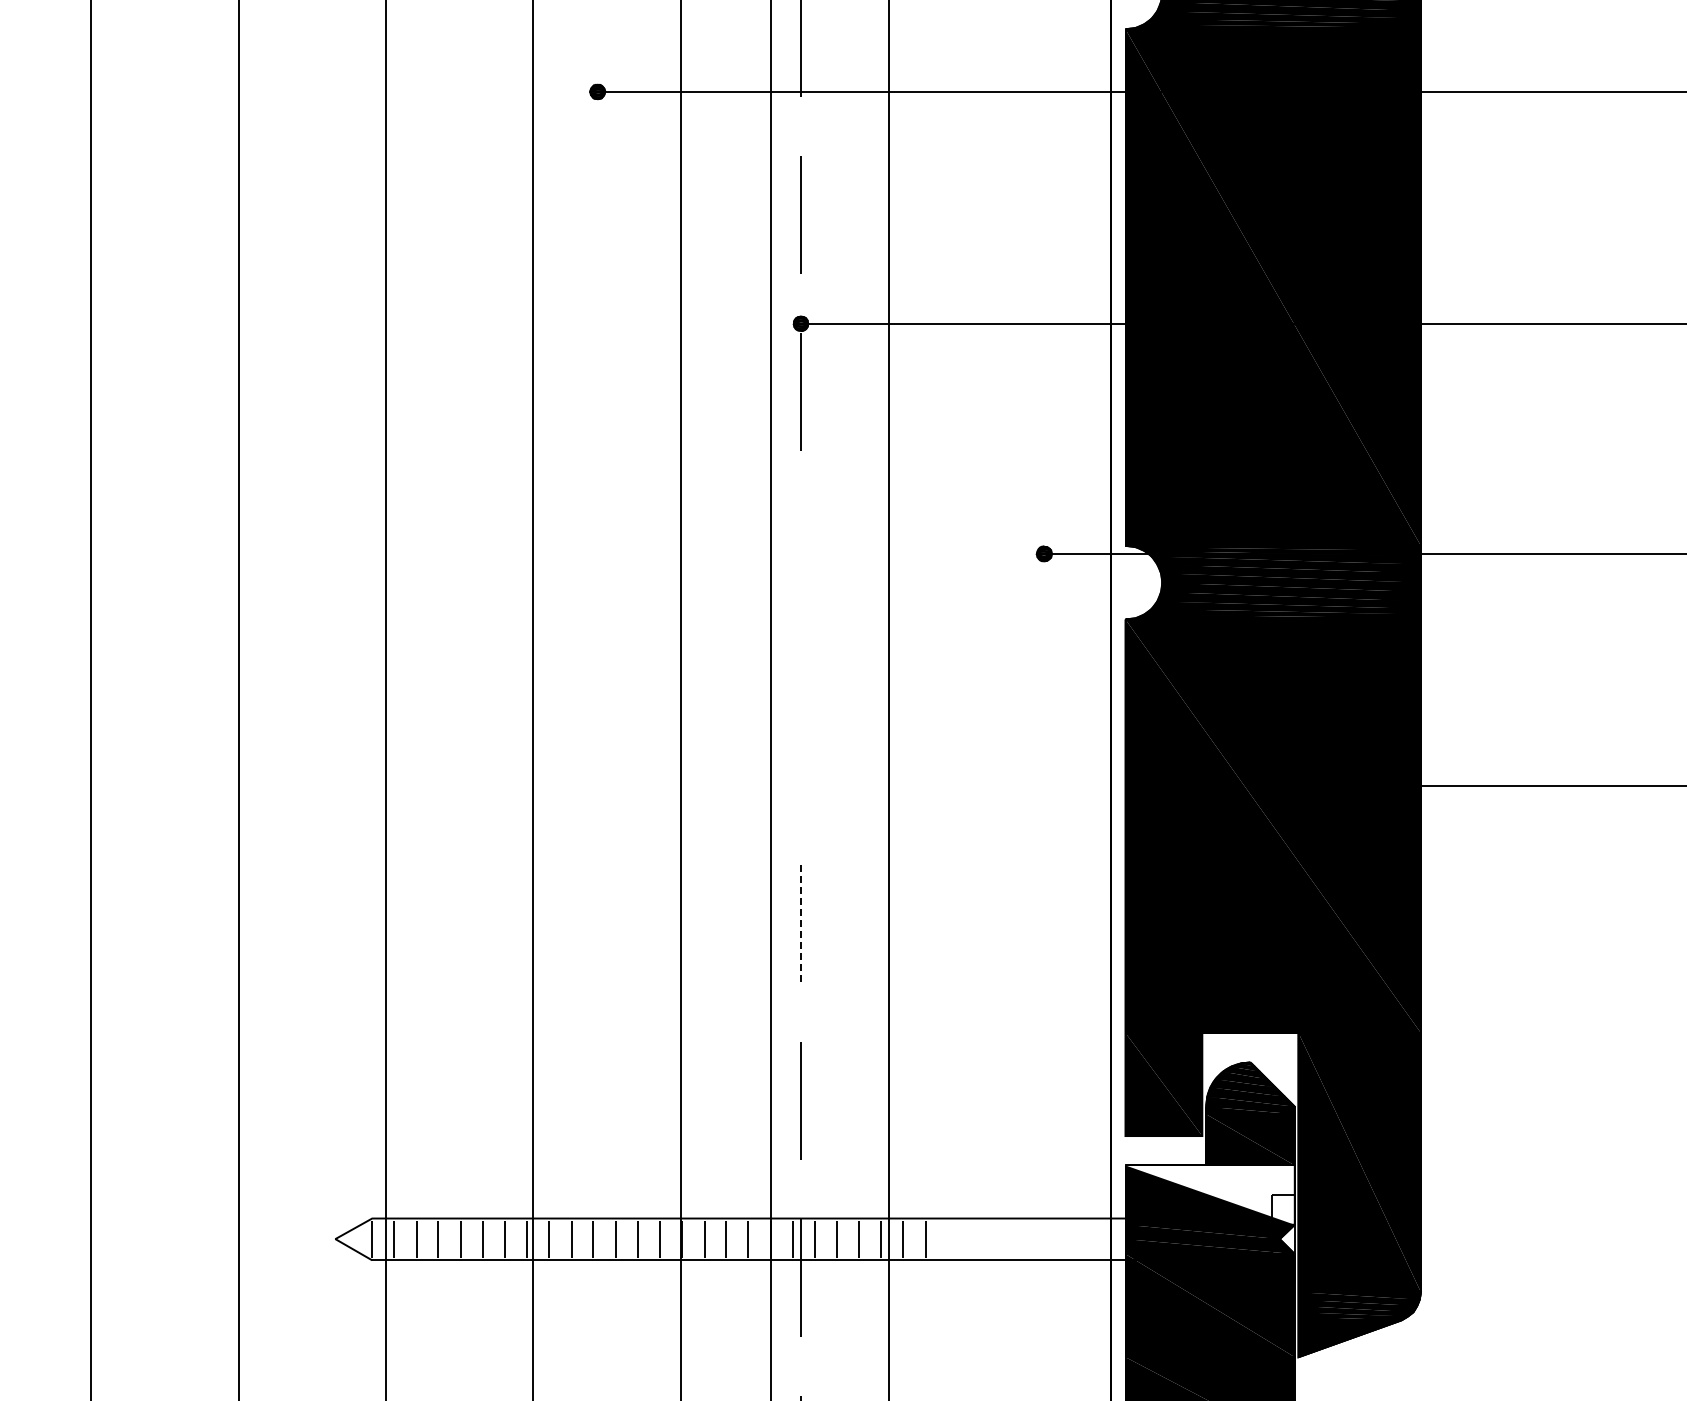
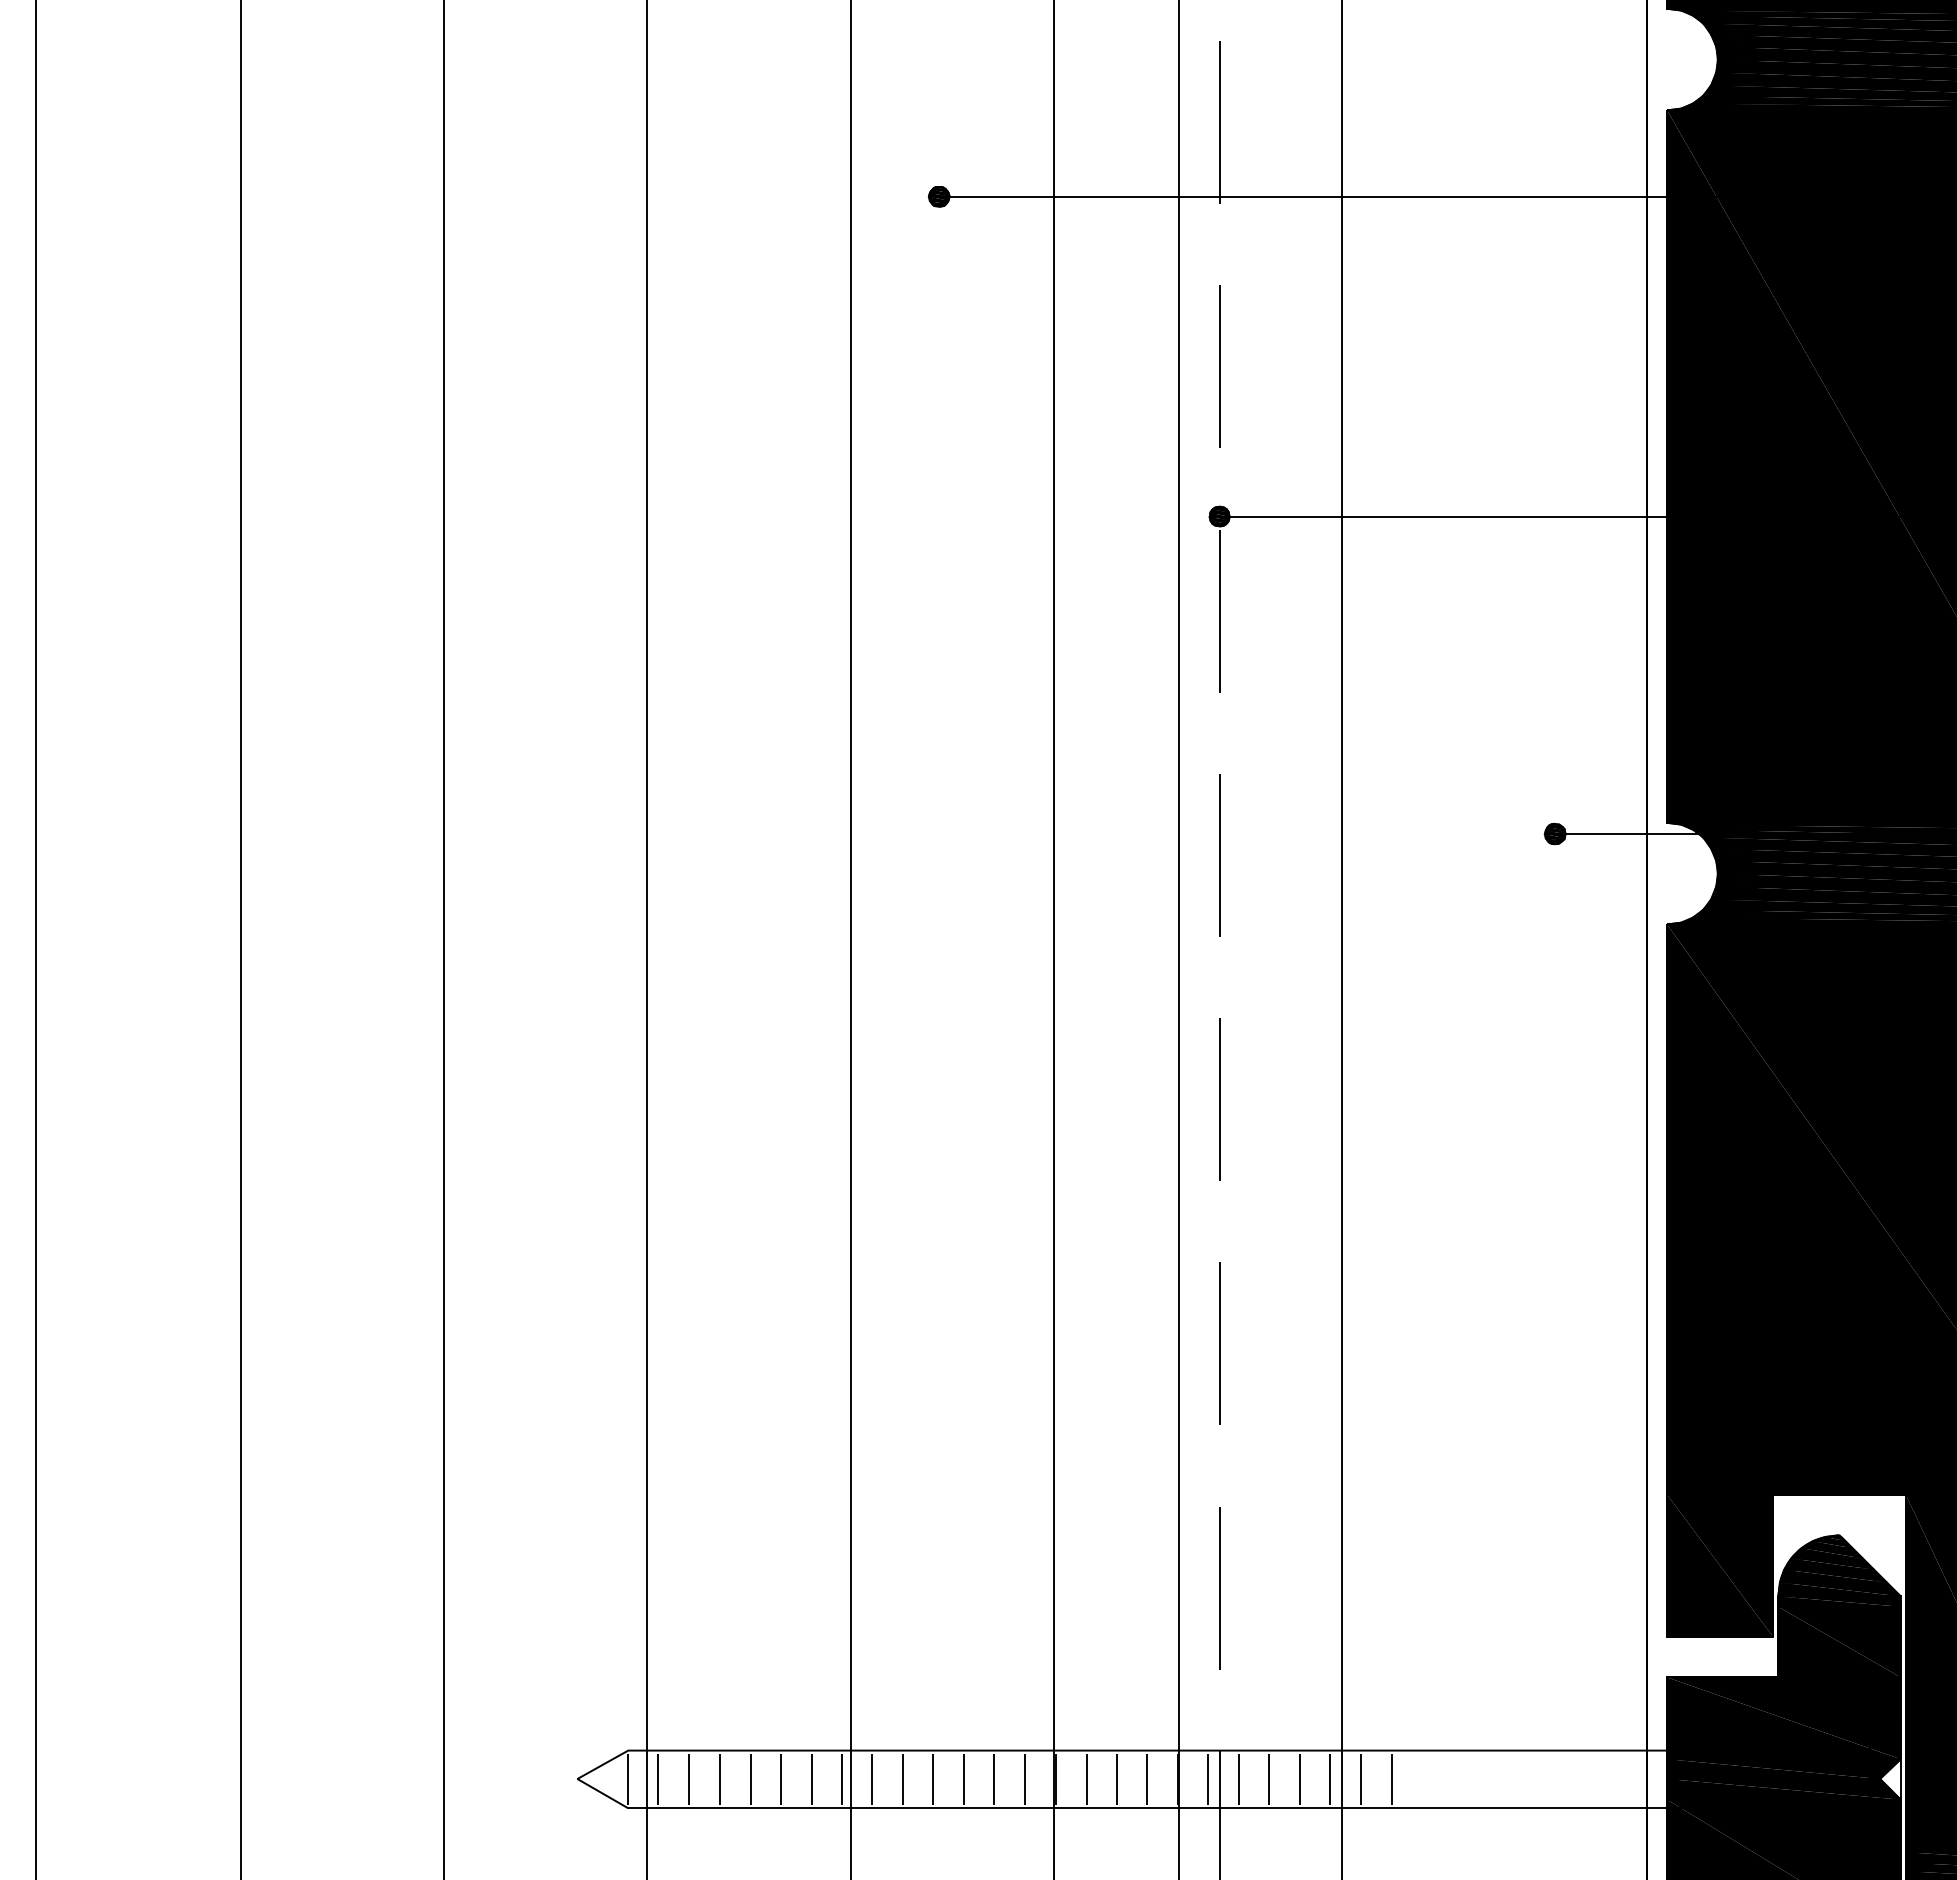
line: (800, 568) -> (1218, 854), added
line: (800, 746) -> (1218, 1099), added
line: (801, 922) -> (1220, 1342), dashed -> solid
fill: (1209, 1194) -> (1783, 1717), added

